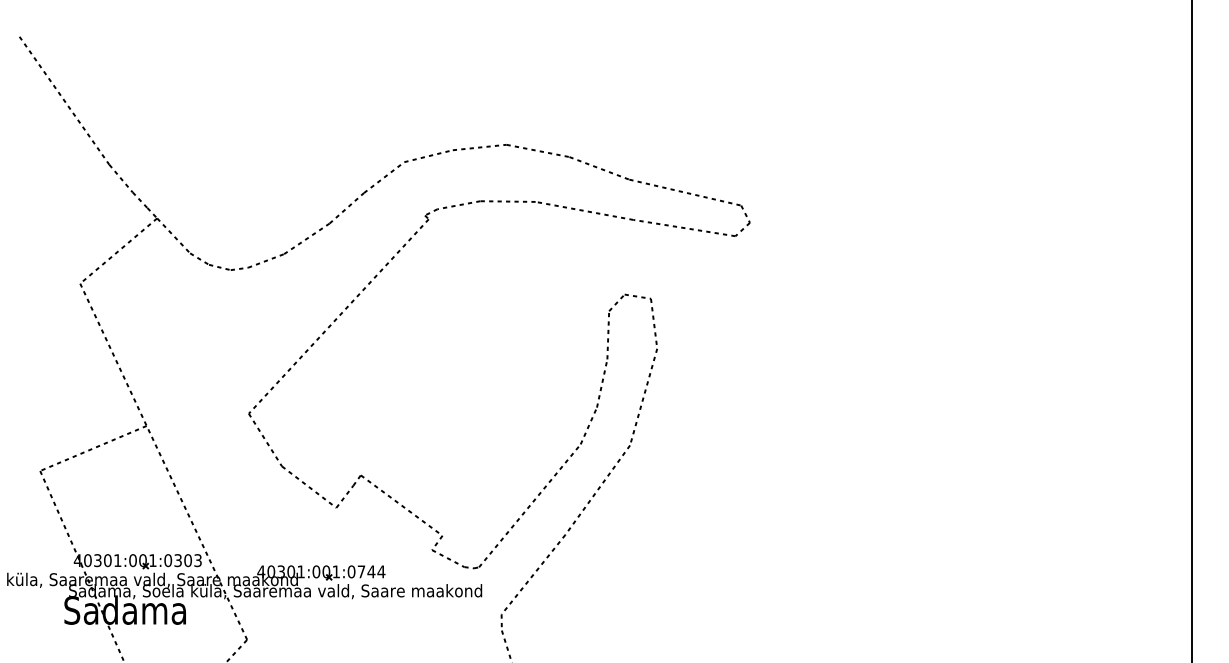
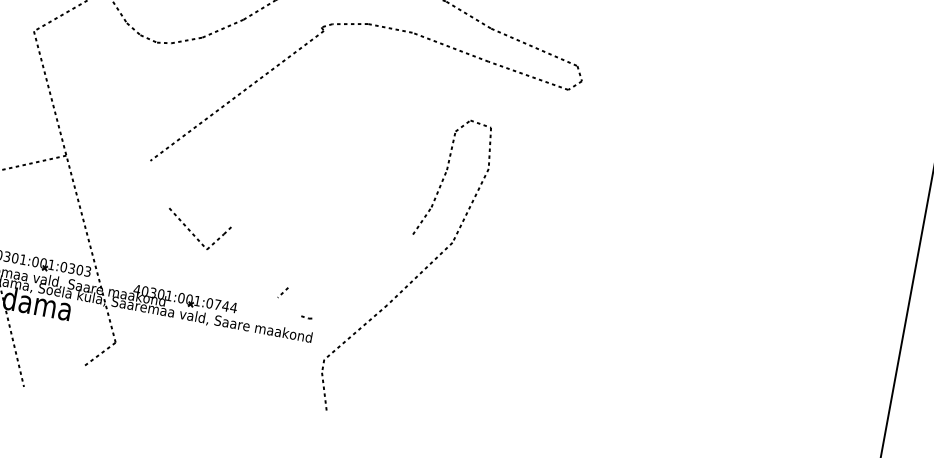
line: (265, 439) -> (160, 184), removed
line: (401, 505) -> (259, 257), removed
line: (529, 505) -> (362, 276), removed
line: (448, 558) -> (289, 306), removed

